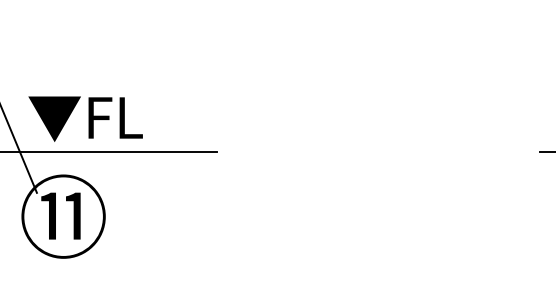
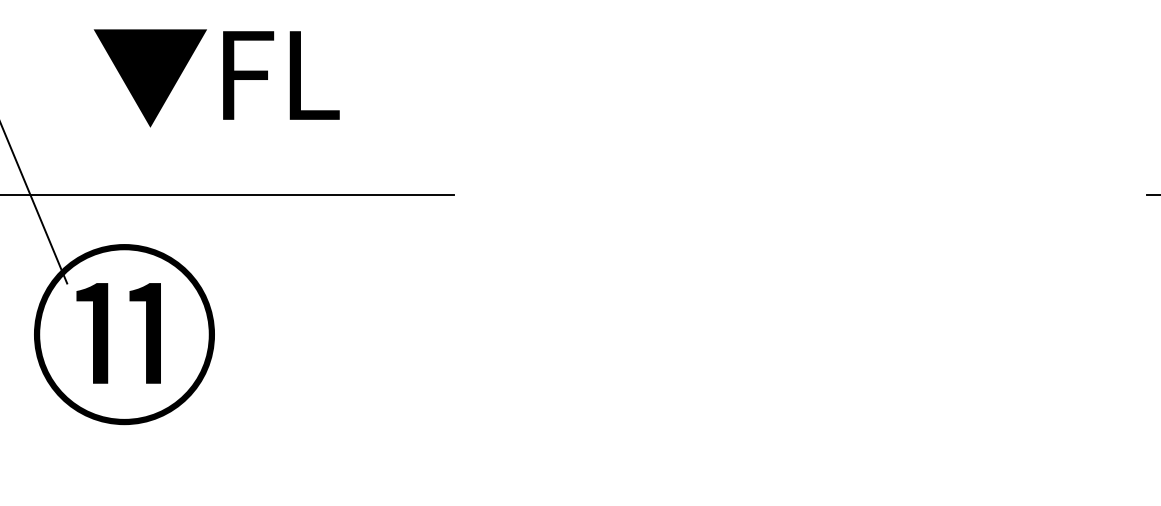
text: (85, 118) -> (216, 76), moved

